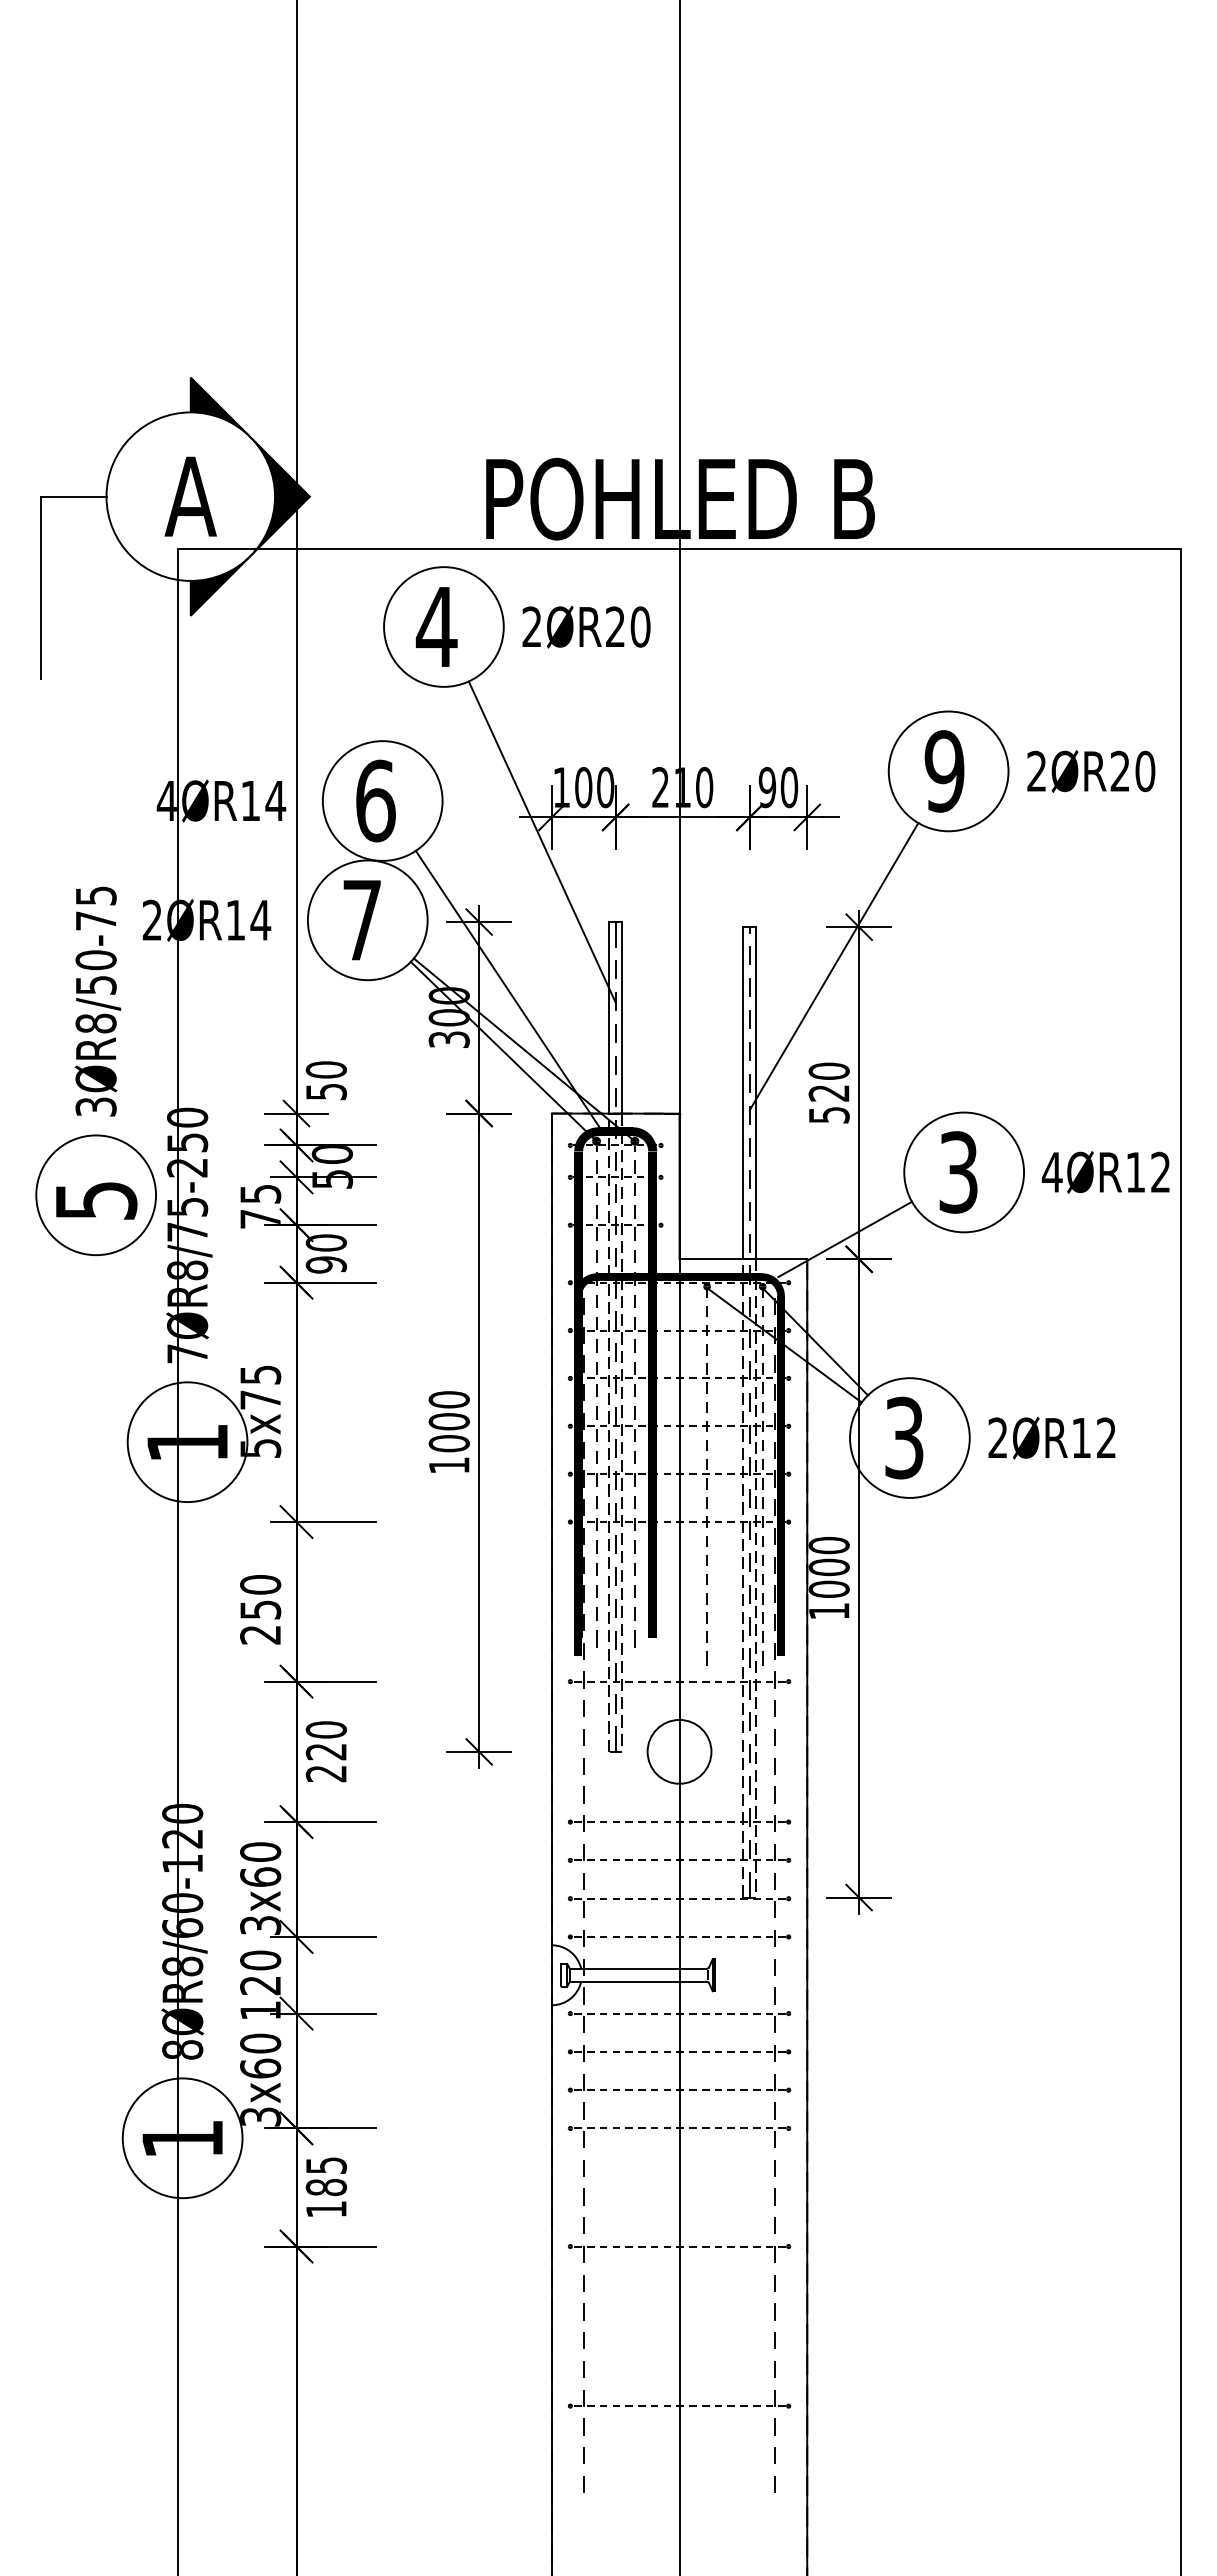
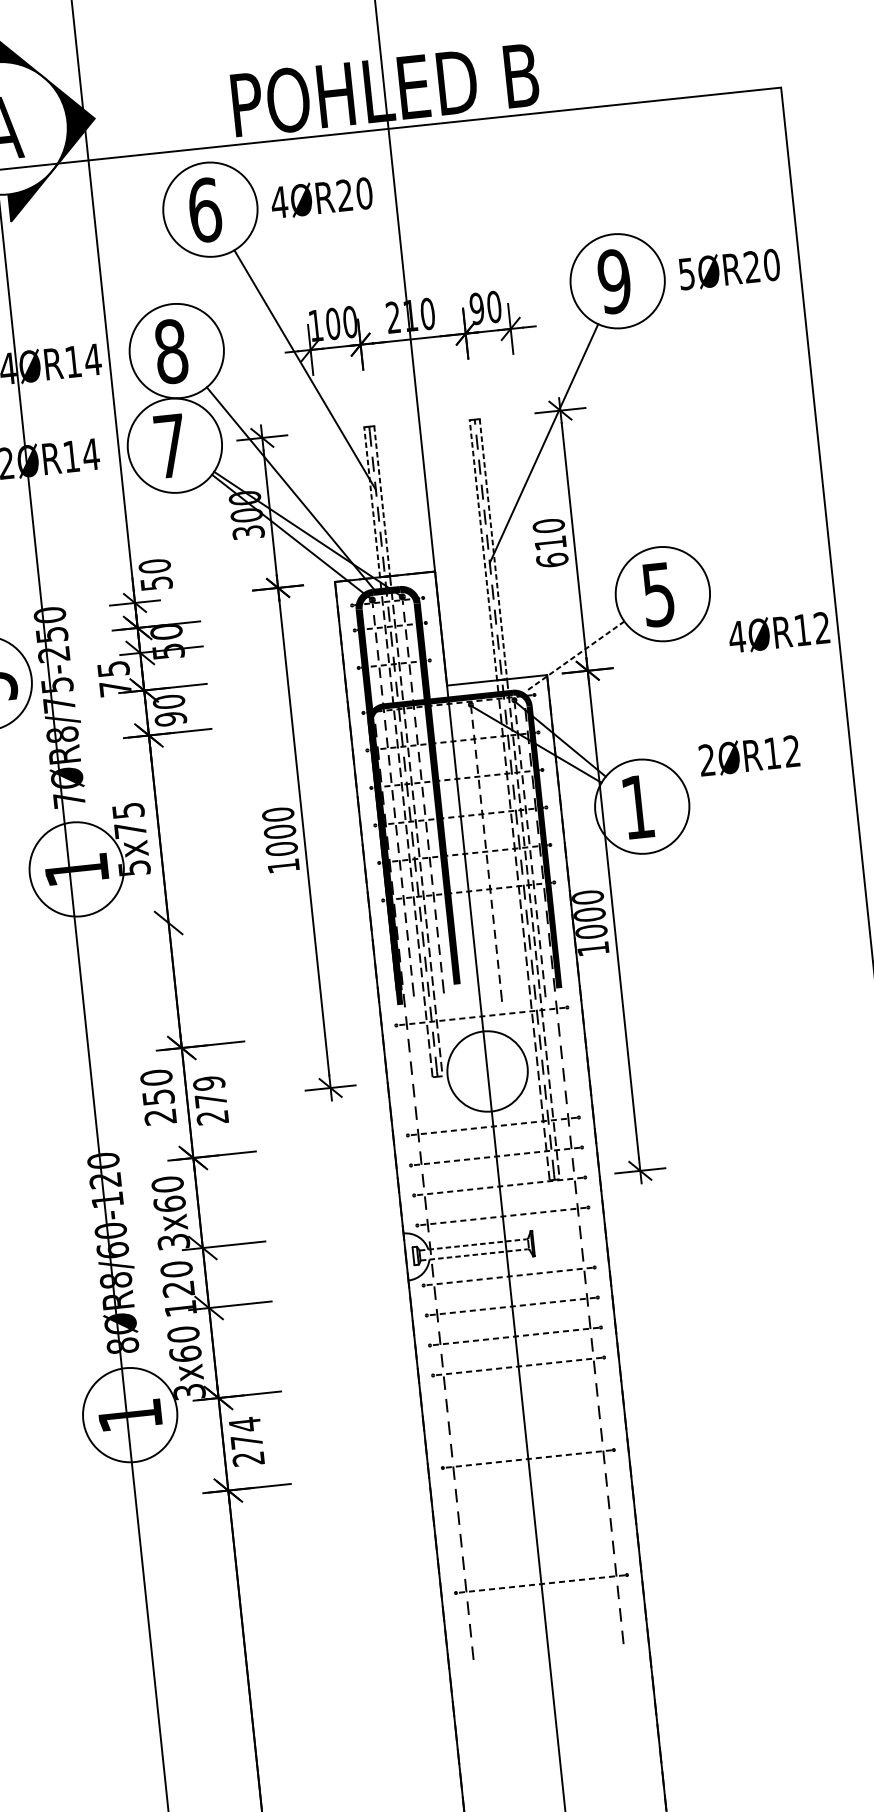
text: (436, 626) -> (204, 209), 4 -> 6
text: (531, 626) -> (278, 202), 2ØR20 -> 4ØR20
text: (1036, 771) -> (686, 274), 2ØR20 -> 5ØR20
text: (375, 800) -> (171, 351), 6 -> 8
line: (609, 1017) -> (372, 501), solid -> dashed
line: (622, 1017) -> (382, 500), solid -> dashed
line: (743, 1092) -> (483, 549), solid -> dashed
line: (756, 1093) -> (493, 549), solid -> dashed
text: (828, 1104) -> (551, 552), 520 -> 610
text: (958, 1172) -> (658, 594), 3 -> 5
text: (1105, 1172) -> (778, 632), moved
line: (845, 1239) -> (575, 656), solid -> dashed
text: (904, 1437) -> (637, 806), 3 -> 1
text: (1051, 1437) -> (749, 755), moved
line: (323, 1522) -> (189, 921), removed
text: (260, 1609) -> (158, 1097), moved
text: (326, 1740) -> (210, 1091), 220 -> 279
circle: (679, 1751) -> (487, 1071), size x1.6
line: (638, 1968) -> (473, 1244), solid -> dashed
line: (638, 1981) -> (474, 1254), solid -> dashed
text: (326, 2186) -> (246, 1441), 185 -> 274

